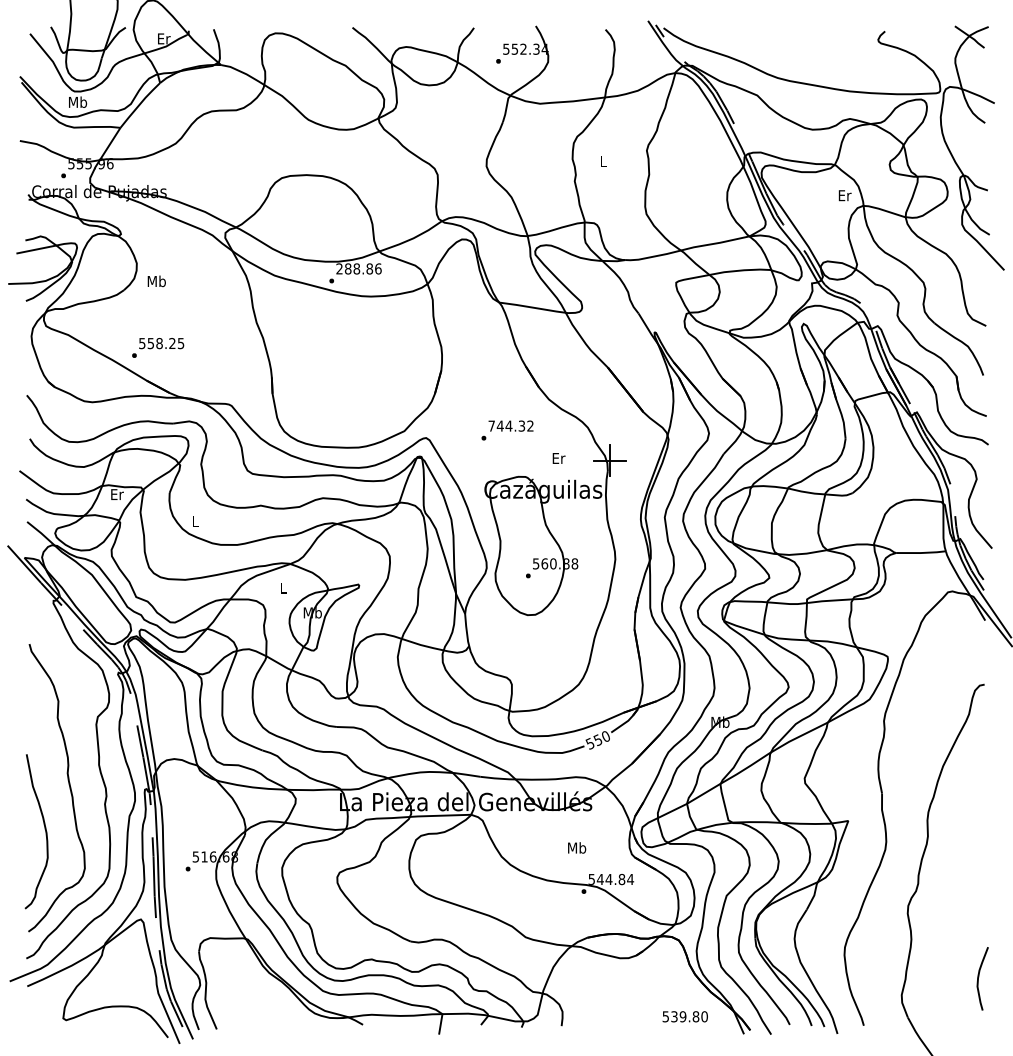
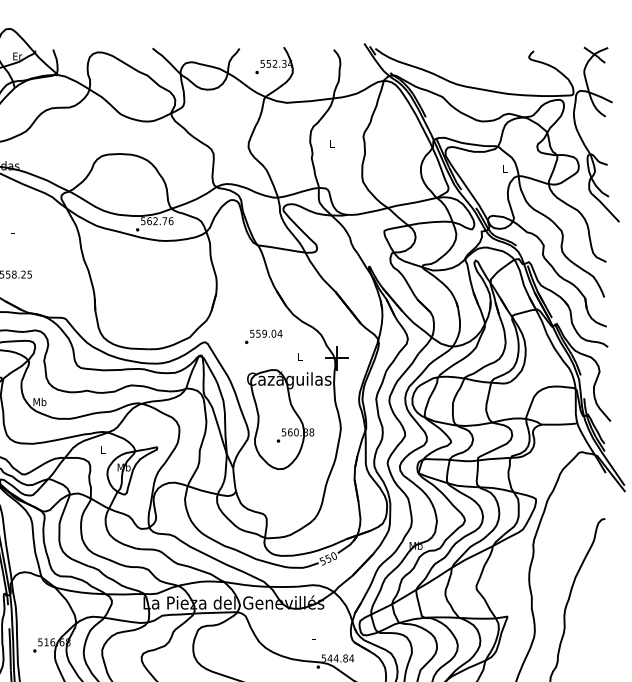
text: (844, 195) -> (504, 168), Er -> L
text: (354, 268) -> (154, 220), 288.86 -> 562.76
text: (156, 281) -> (12, 230), Mb -> L
text: (511, 425) -> (266, 333), 744.32 -> 559.04
text: (558, 458) -> (300, 356), Er -> L
text: (195, 521) -> (40, 402), L -> Mb
text: (577, 847) -> (313, 635), Mb -> L

